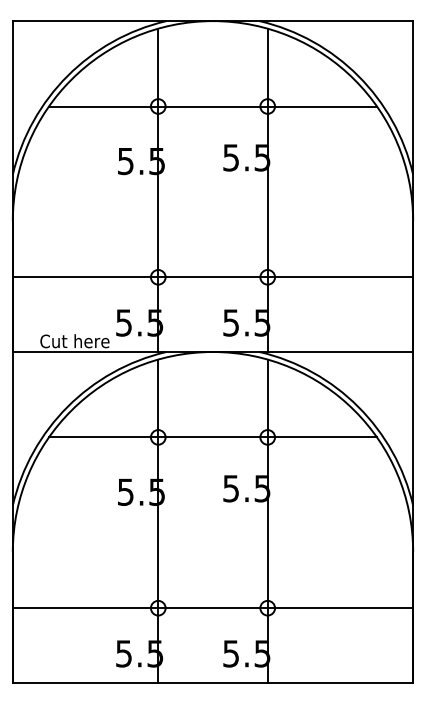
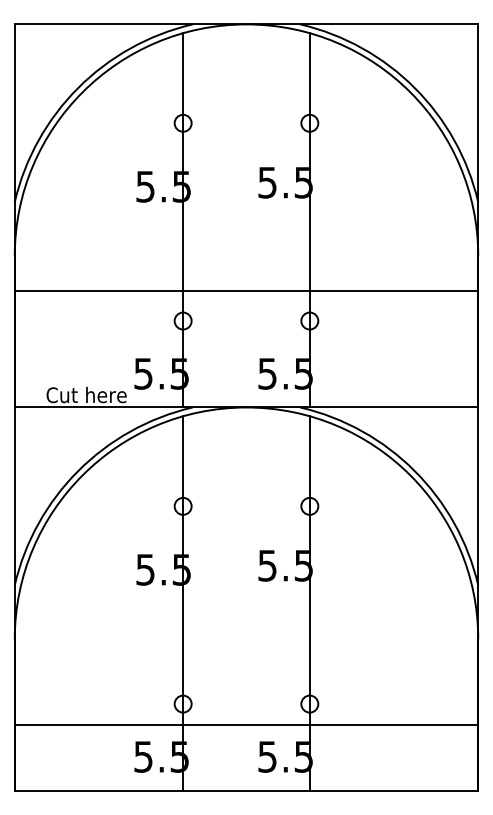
line: (212, 106) -> (245, 123), removed
line: (212, 277) -> (245, 291), moved
line: (212, 437) -> (245, 506), removed
line: (212, 608) -> (245, 725), moved

